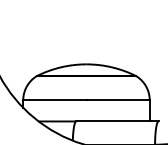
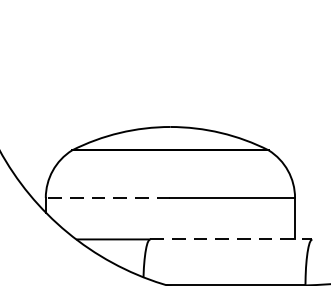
line: (54, 100) -> (107, 198), solid -> dashed
line: (117, 121) -> (231, 239), solid -> dashed

